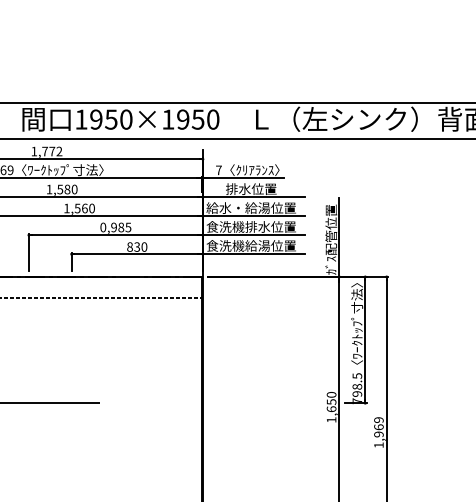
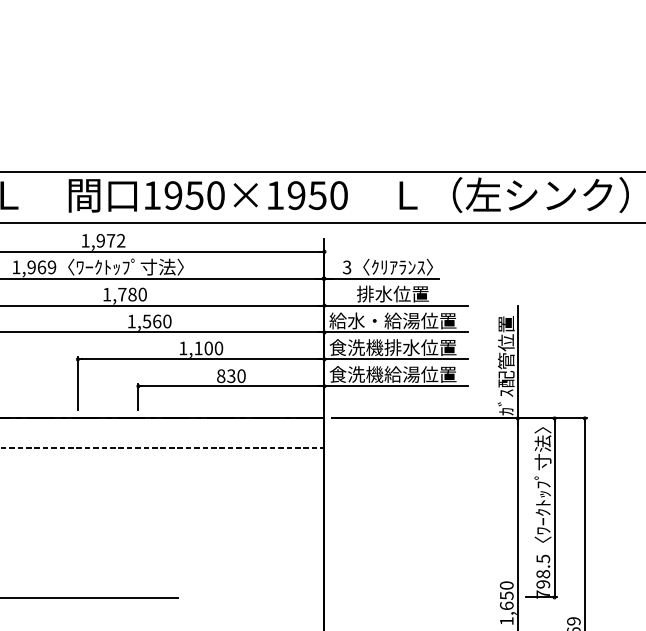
text: (44, 151) -> (99, 240), 1,772 -> 1,972
text: (218, 170) -> (346, 267), 7 -> 3
text: (60, 189) -> (122, 294), 1,580 -> 1,780
text: (115, 227) -> (200, 348), 0,985 -> 1,100

